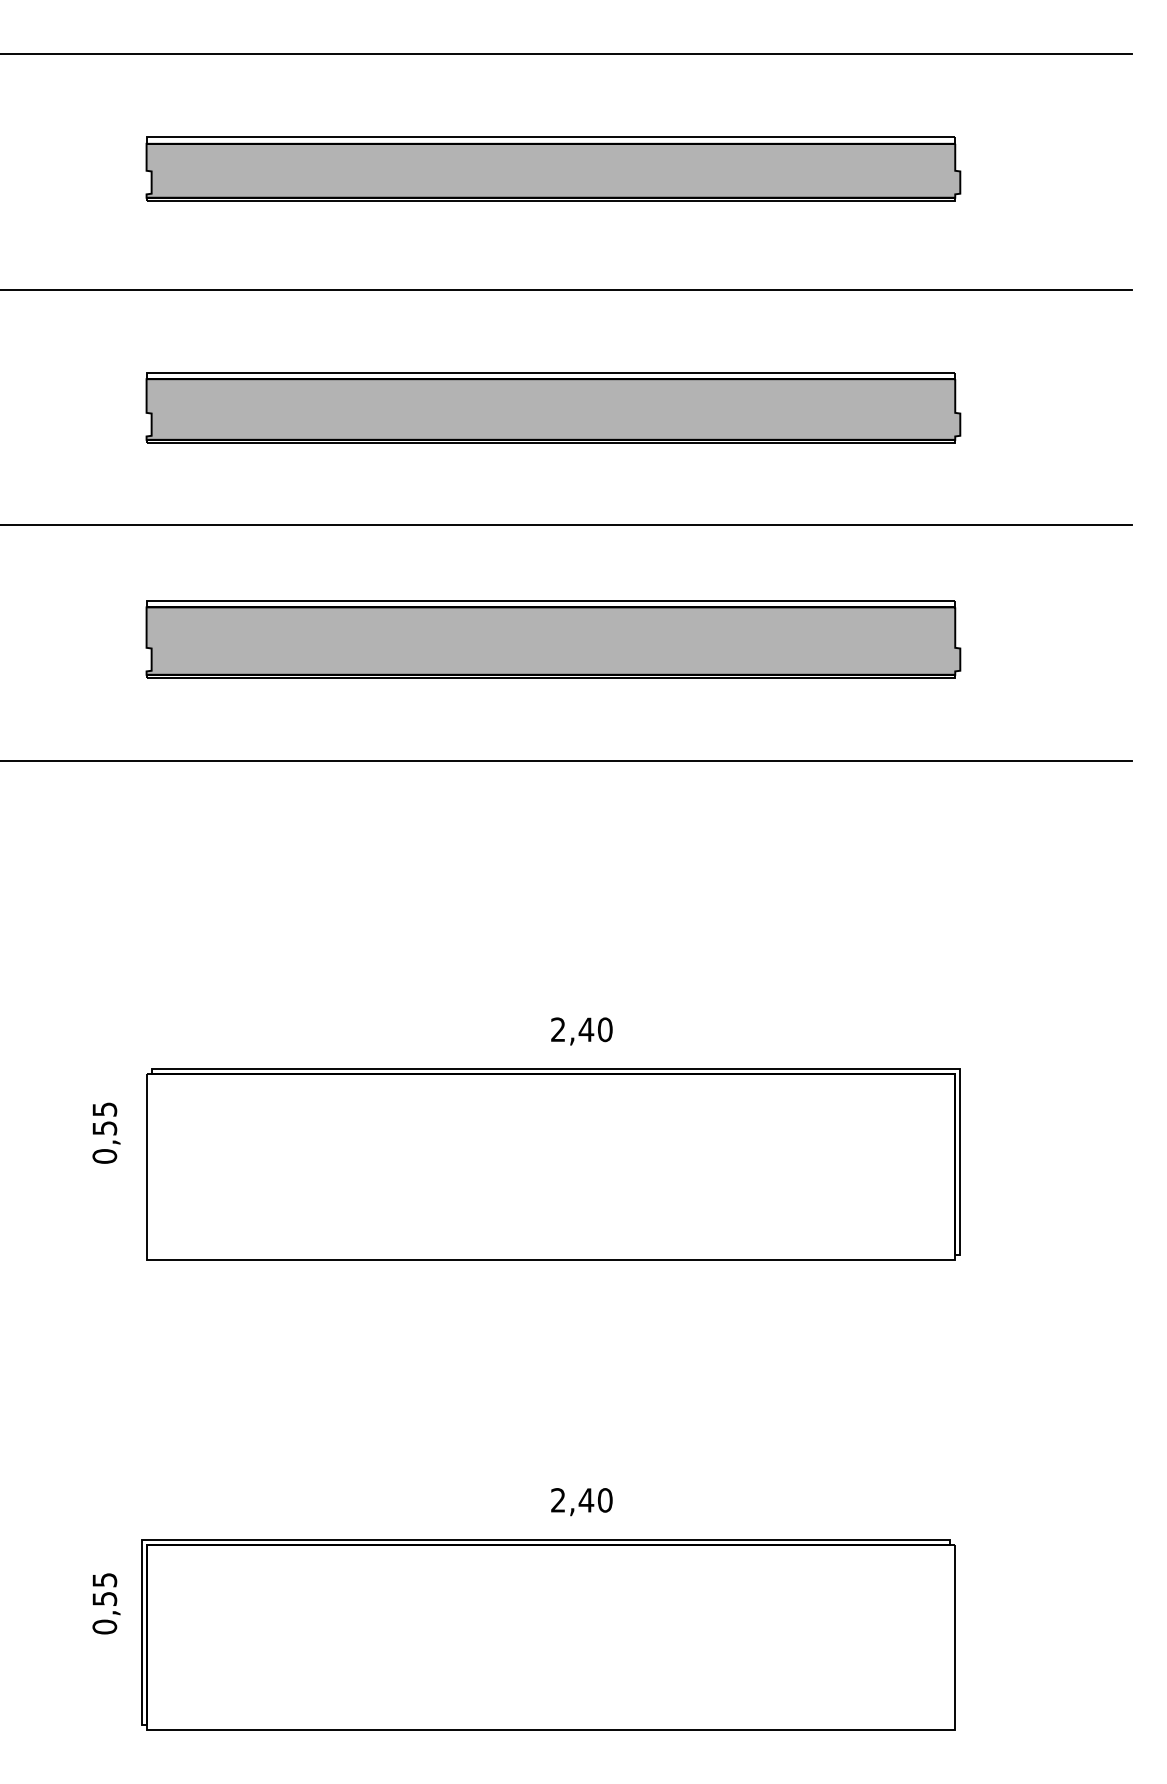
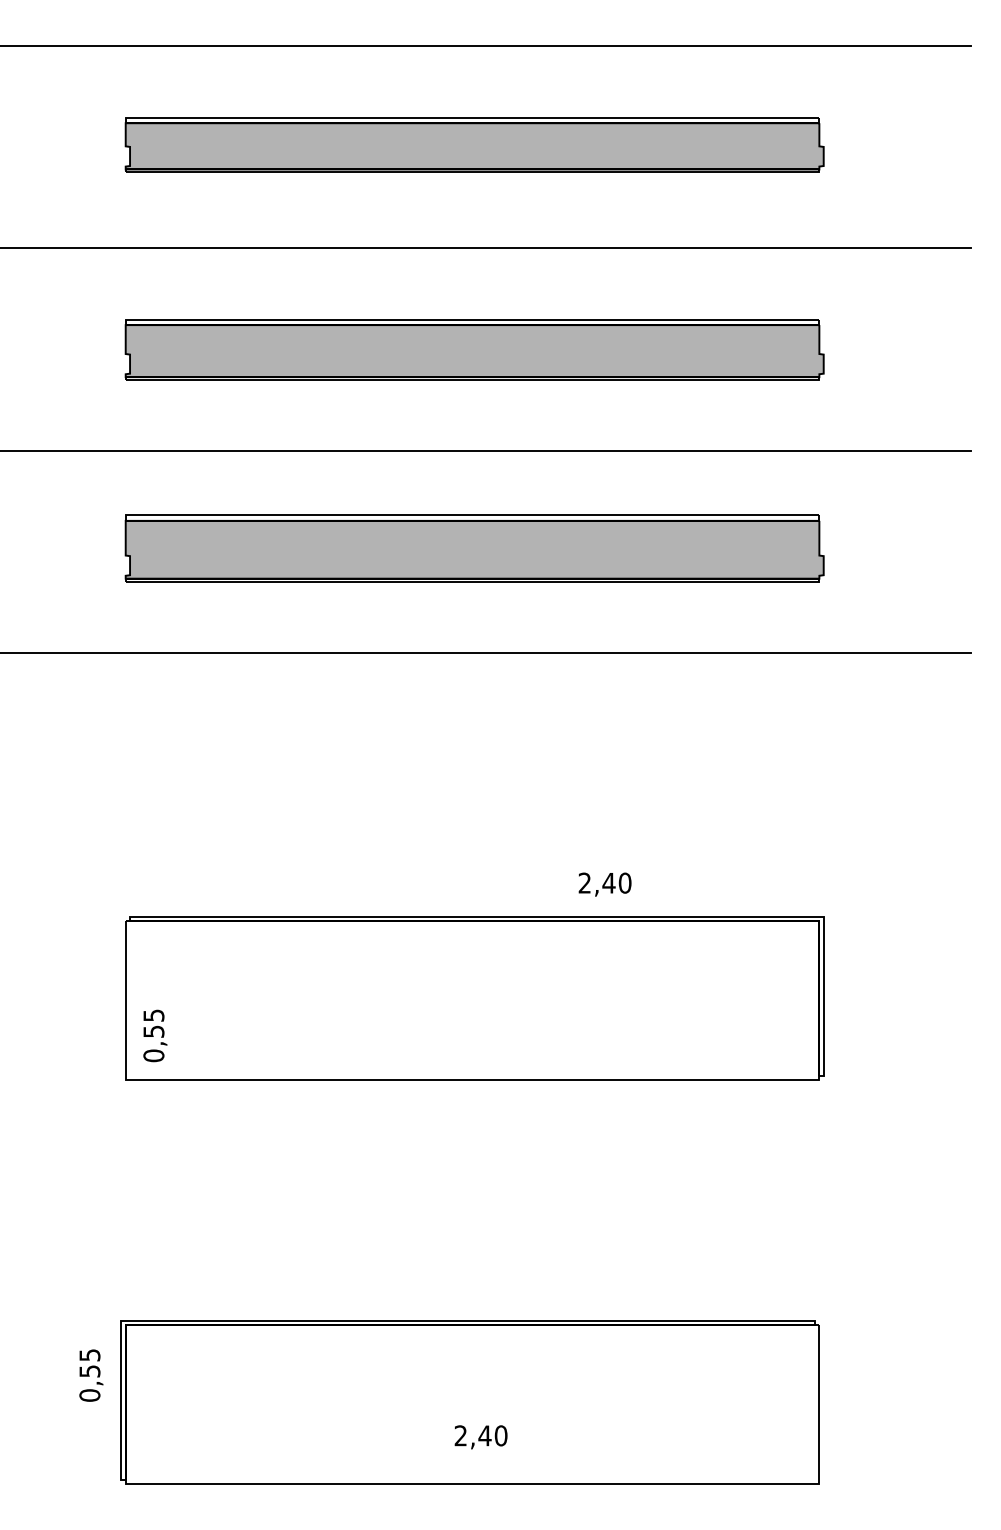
text: (581, 1031) -> (604, 884), moved
text: (106, 1132) -> (155, 1035), moved
text: (581, 1502) -> (480, 1437), moved

